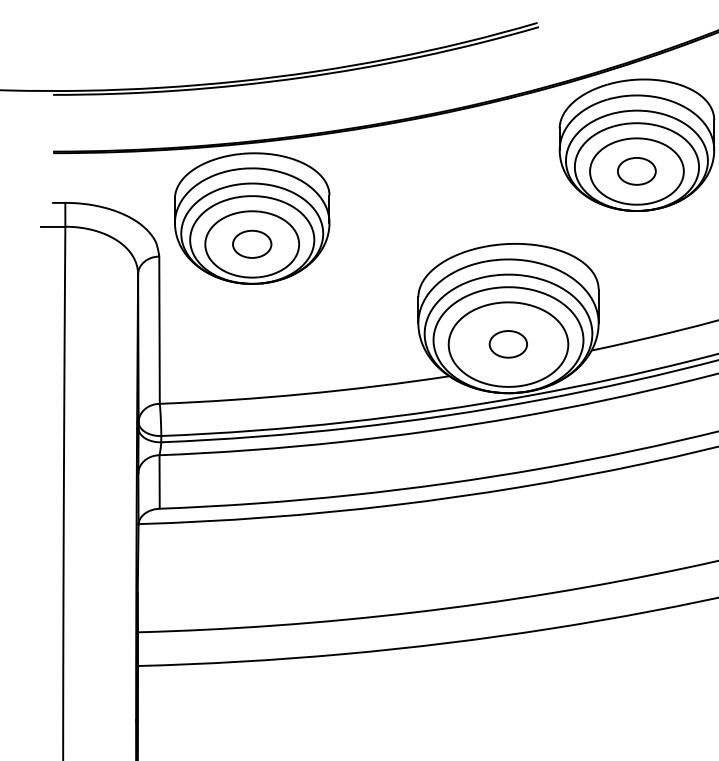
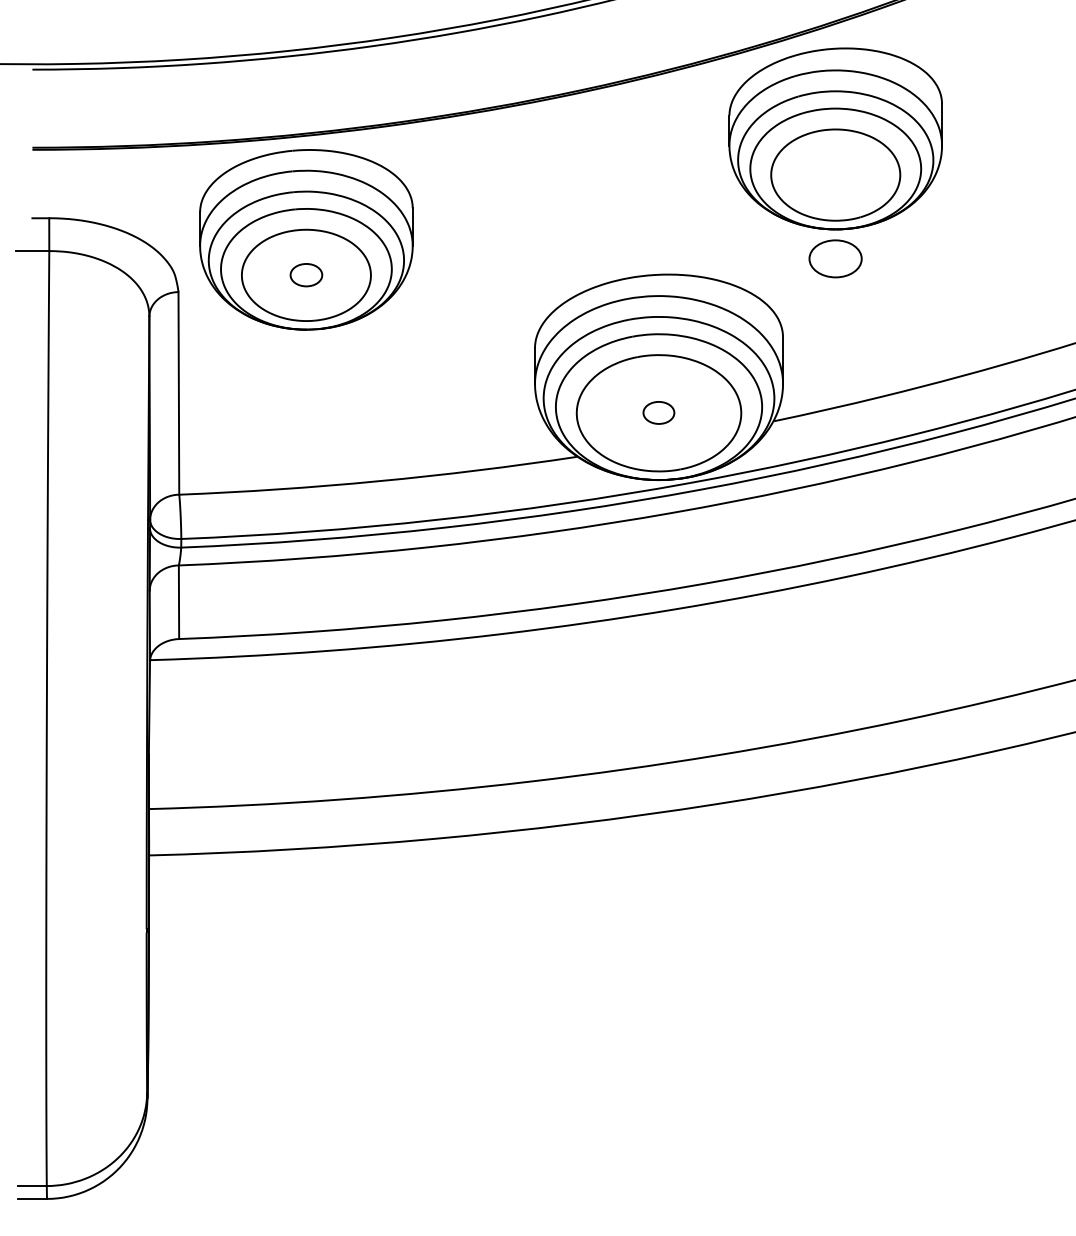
part: (636, 171) -> (835, 258), moved
part: (252, 243) -> (306, 274), size x0.6
part: (508, 344) -> (658, 412), size x0.6

